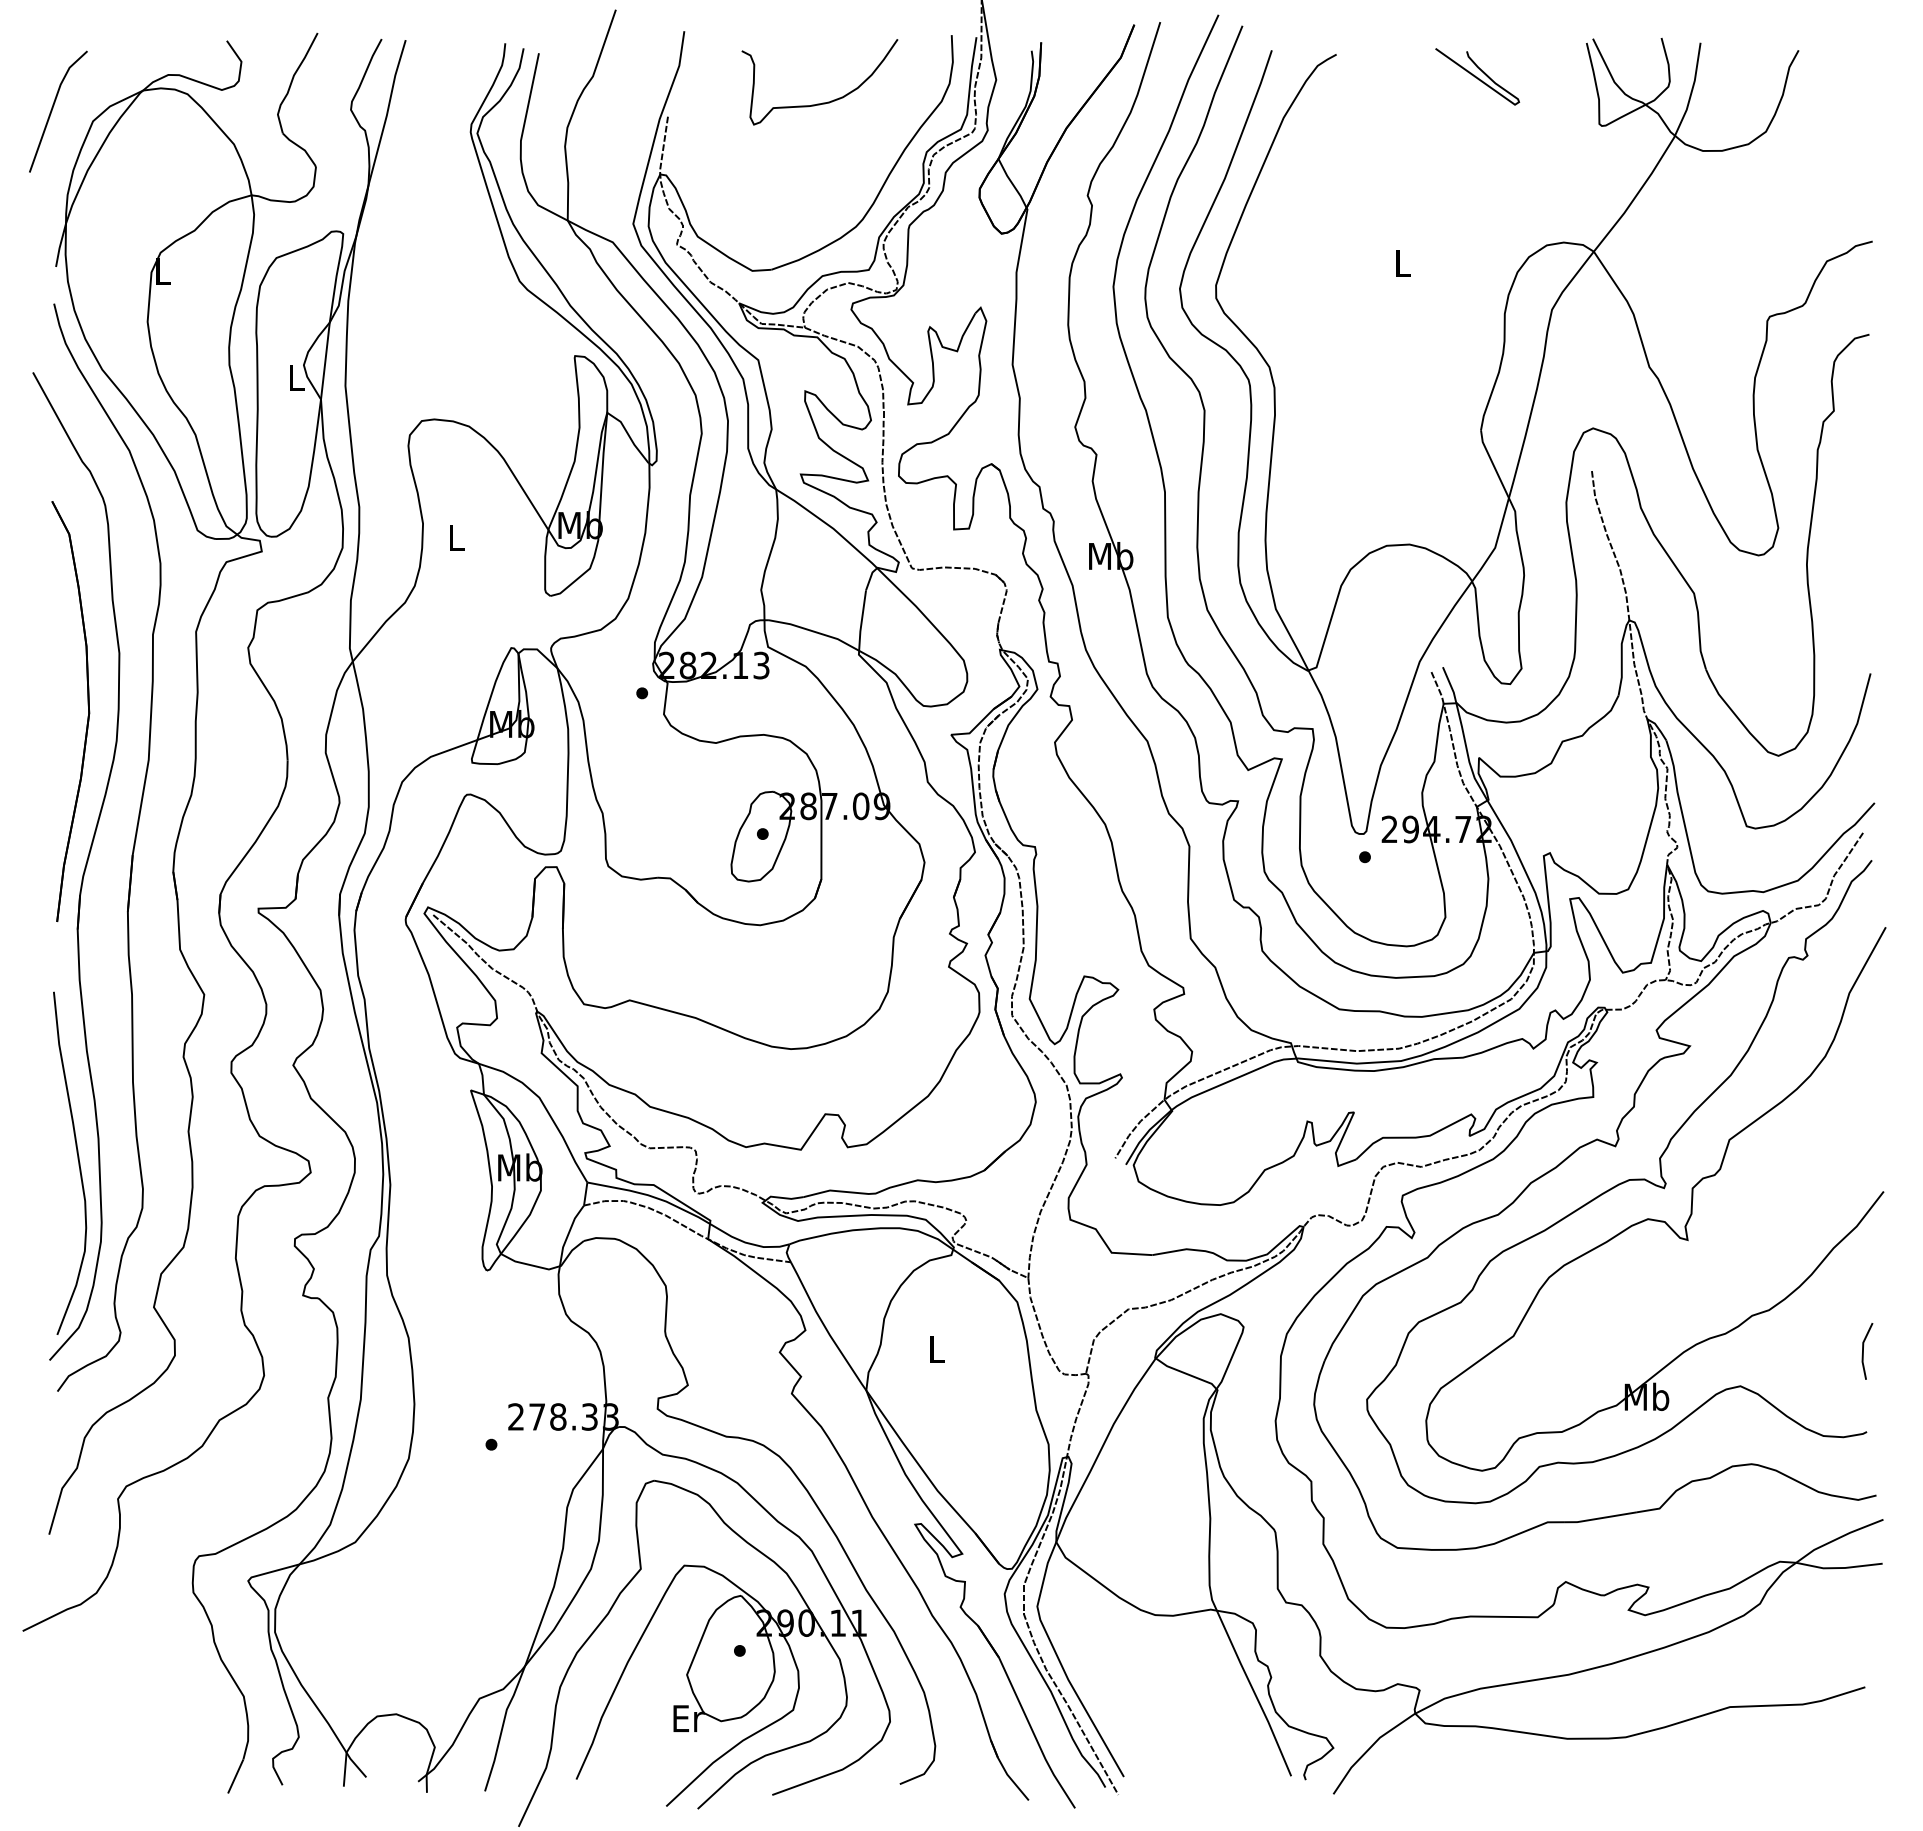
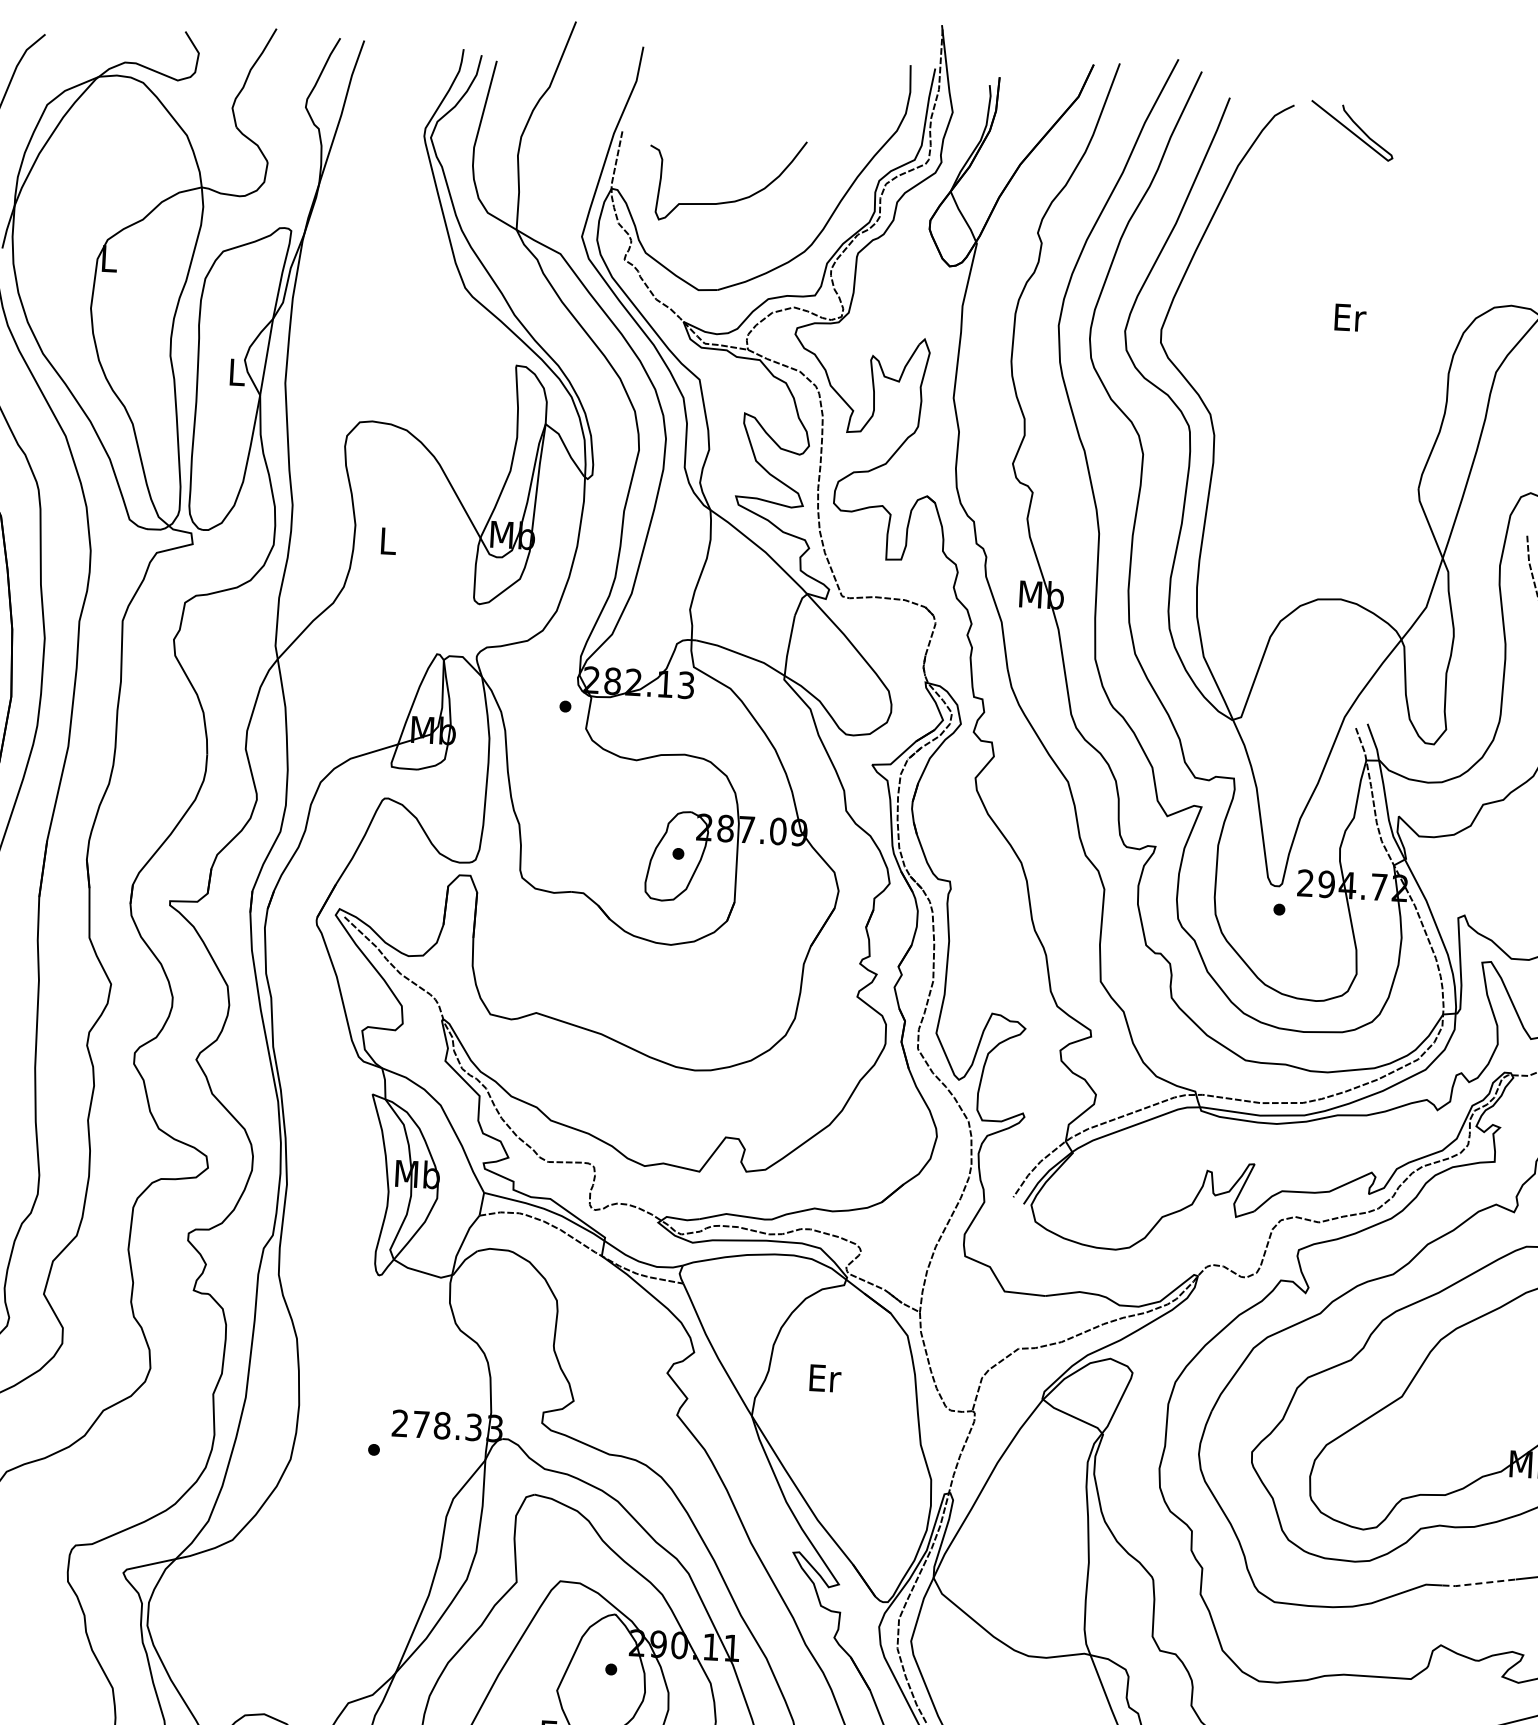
curve: (1476, 76) -> (1351, 130), moved
curve: (822, 102) -> (728, 201), moved
text: (1403, 263) -> (1350, 317), L -> Er
text: (937, 1348) -> (825, 1377), L -> Er
line: (1599, 1518) -> (1478, 1583), solid -> dashed

